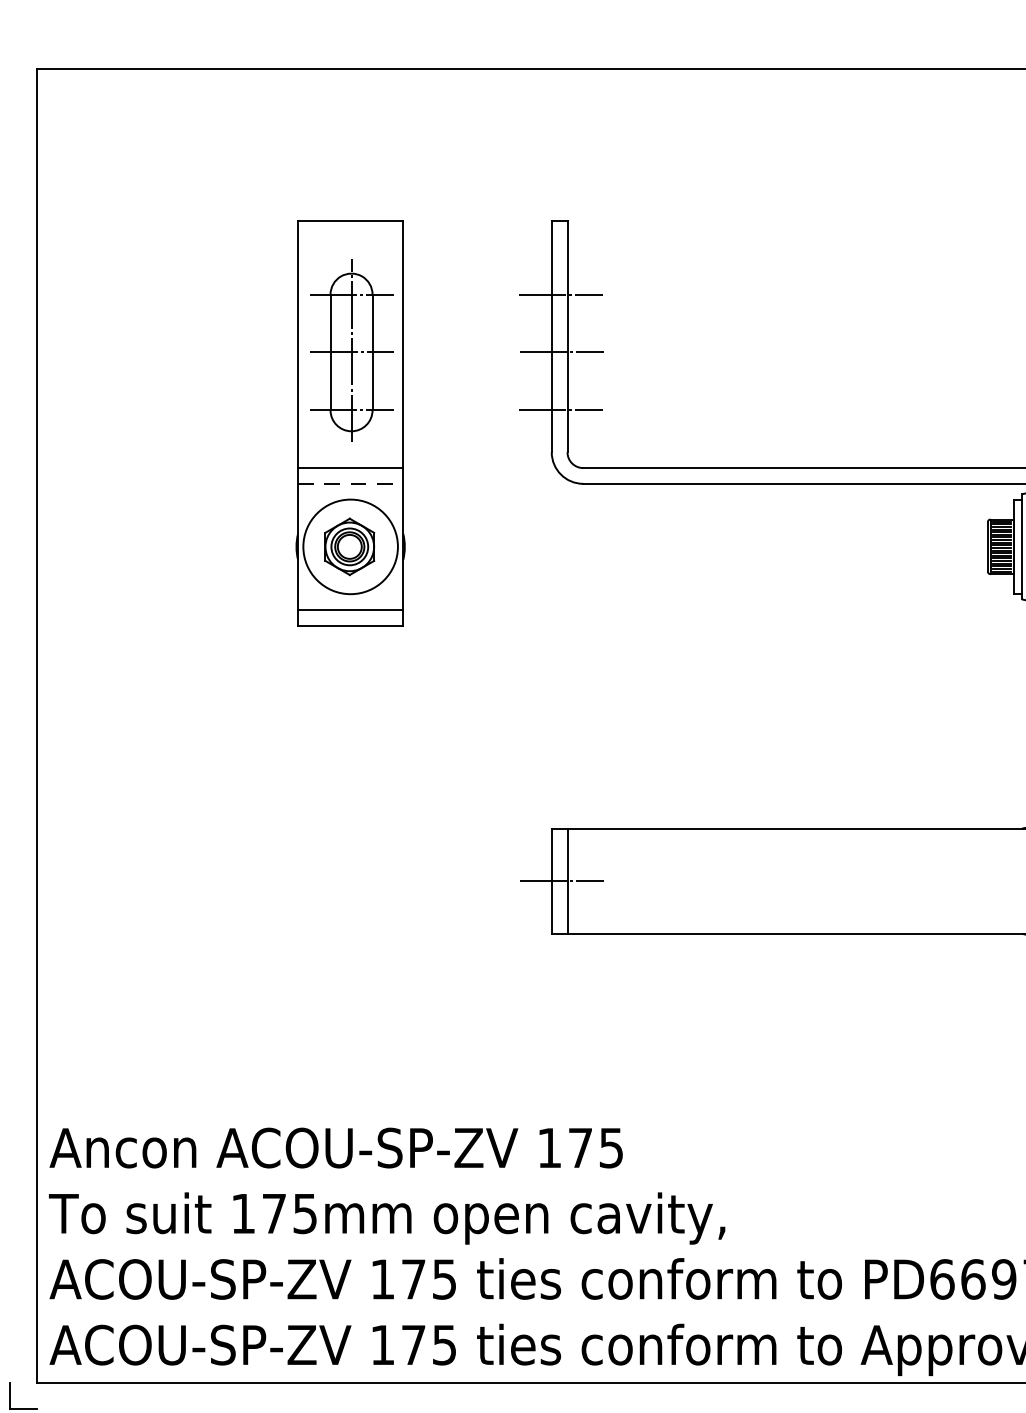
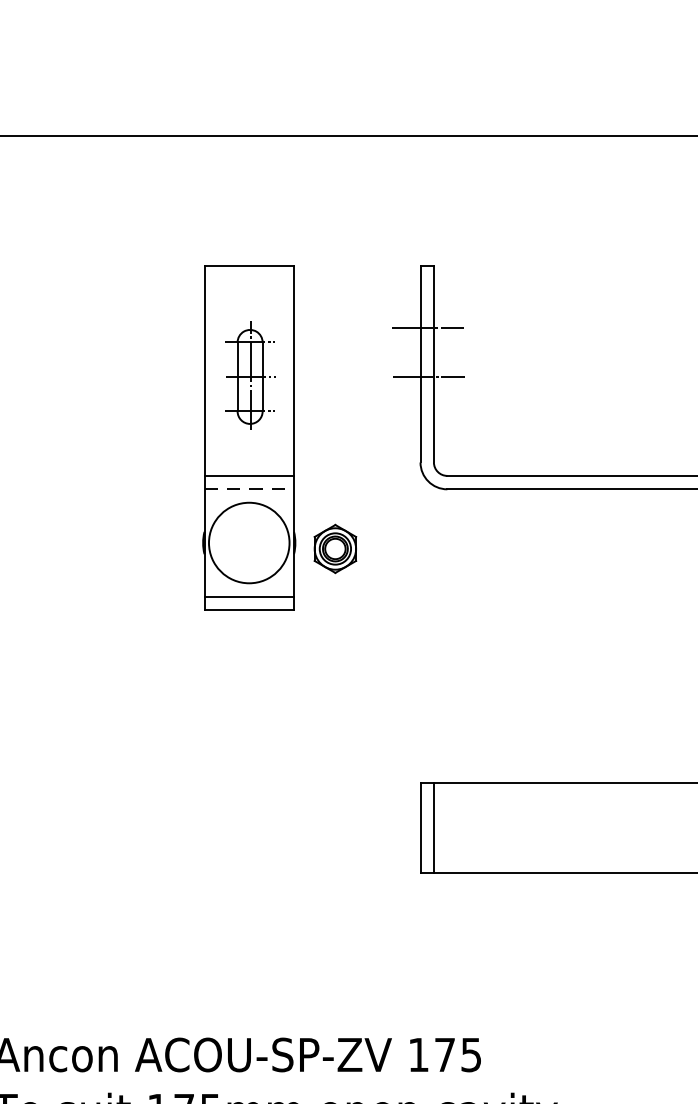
part: (351, 350) -> (249, 375), size x0.7
line: (560, 410) -> (427, 426), removed
part: (349, 546) -> (335, 548), moved
line: (561, 881) -> (428, 827), removed

